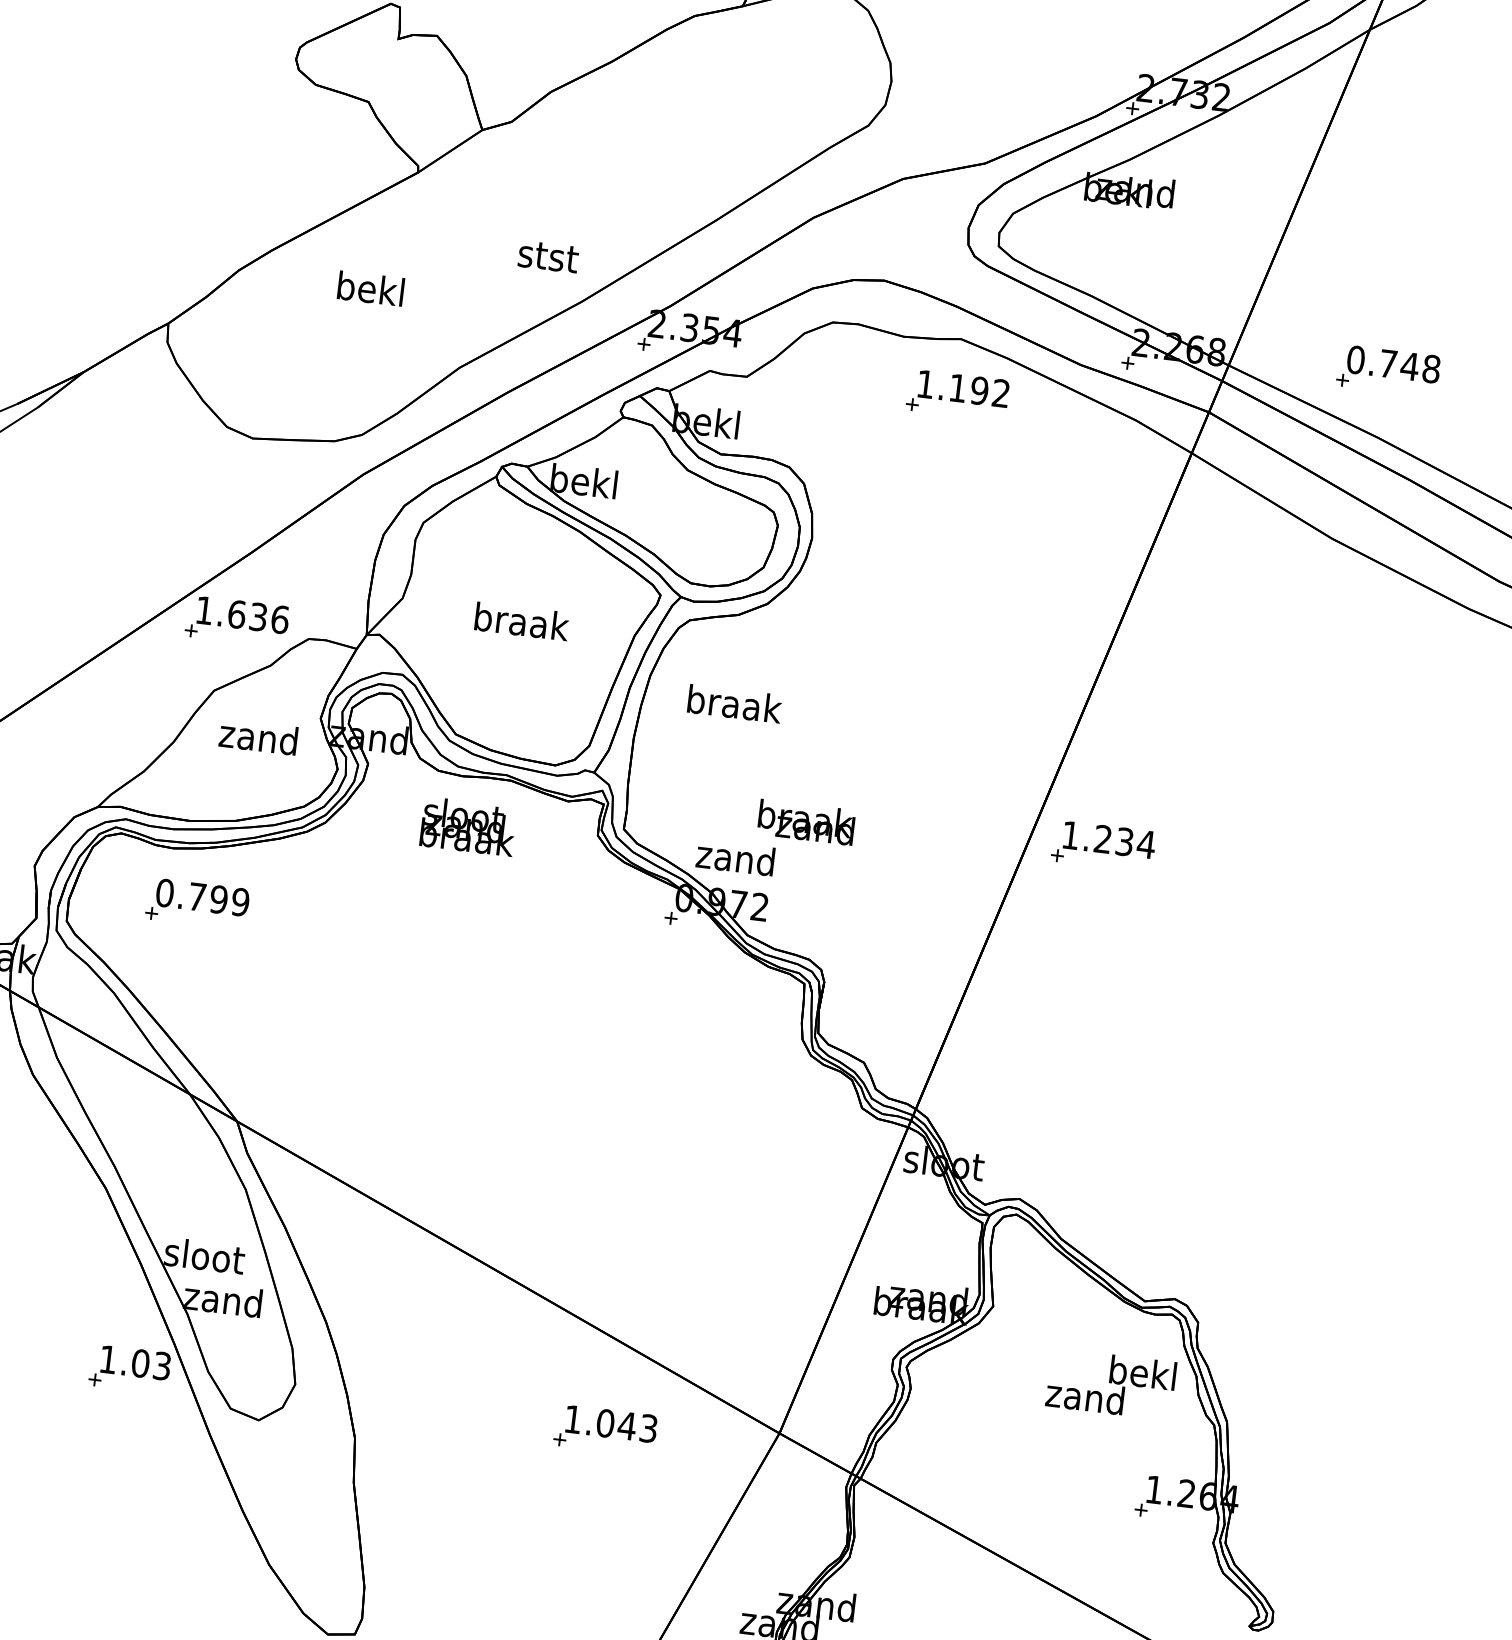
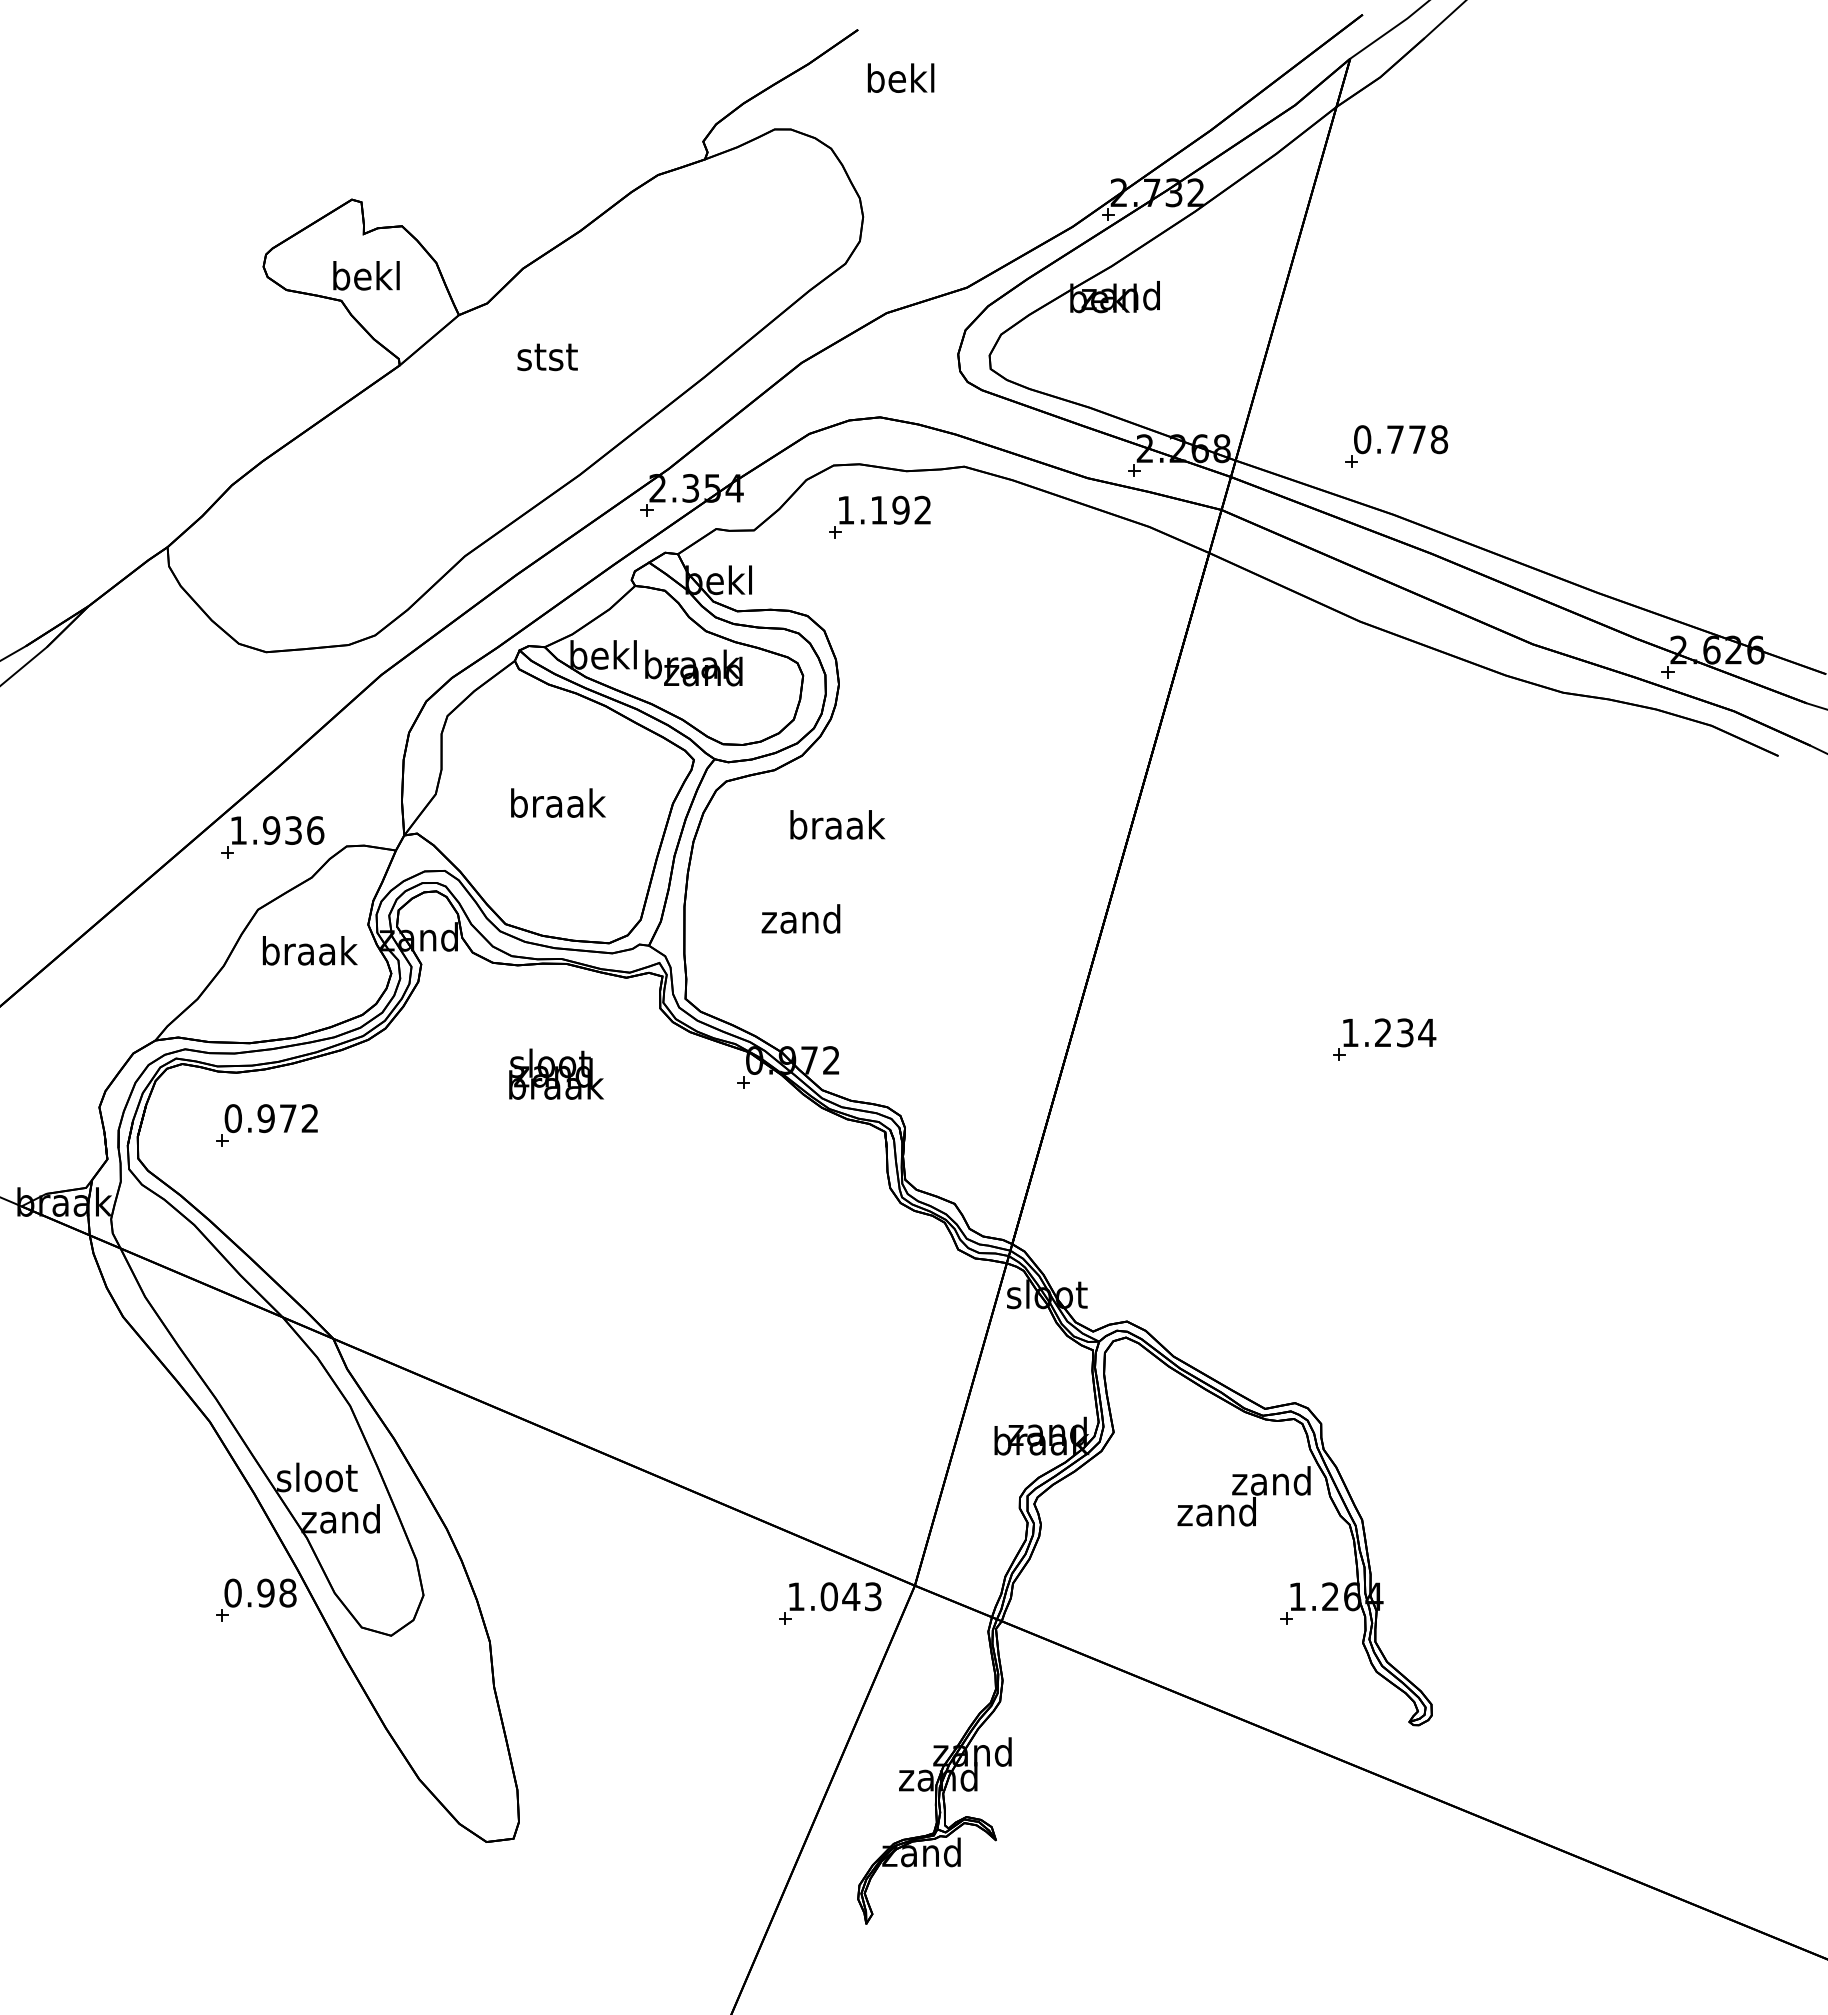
text: (548, 257) -> (547, 357), moved
text: (371, 288) -> (366, 275), moved
text: (1409, 366) -> (1417, 439), 0.748 -> 0.778
part: (957, 394) -> (879, 516), moved
text: (236, 614) -> (271, 830), 1.636 -> 1.936
text: (734, 703) -> (837, 824), moved
text: (259, 736) -> (309, 950), zand -> braak
text: (806, 821) -> (693, 667), moved
text: (468, 826) -> (556, 1073), moved
part: (1103, 845) -> (1384, 1039), moved
text: (735, 857) -> (800, 918), moved
text: (218, 899) -> (287, 1118), 0.799 -> 0.972
text: (135, 1362) -> (260, 1592), 1.03 -> 0.98
text: (1142, 1372) -> (1271, 1480), bekl -> zand
part: (605, 1430) -> (830, 1603), moved

